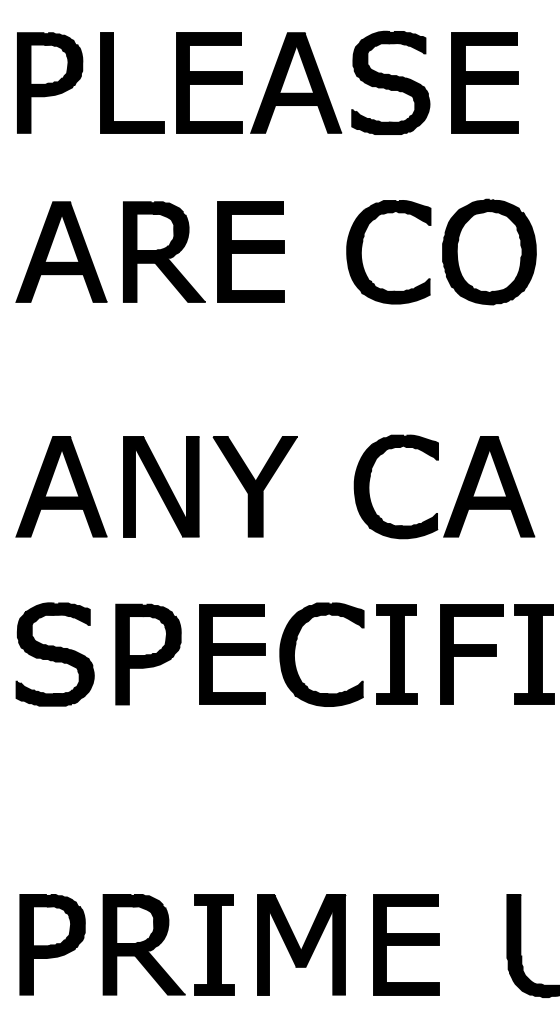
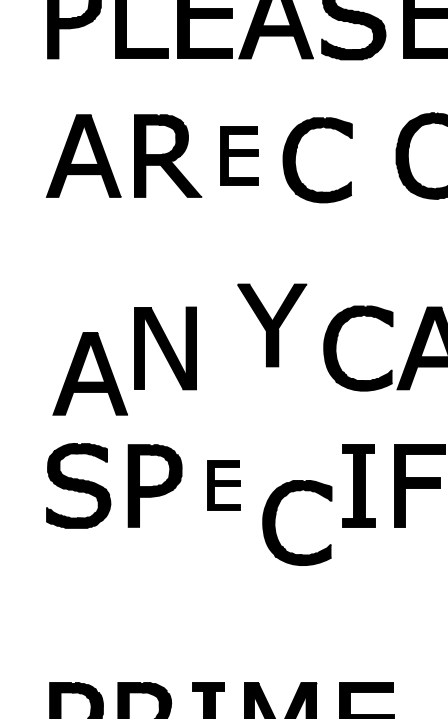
part: (362, 247) -> (296, 156), moved
part: (250, 251) -> (238, 155), size x0.7
part: (61, 486) -> (90, 373), moved
part: (254, 486) -> (271, 325), moved
part: (295, 651) -> (275, 520), moved
part: (232, 654) -> (224, 485), size x0.6

